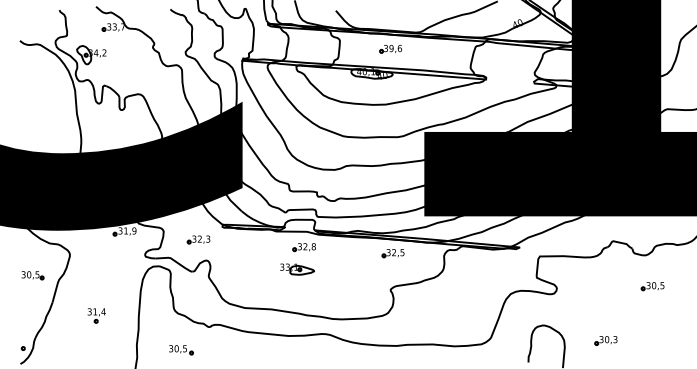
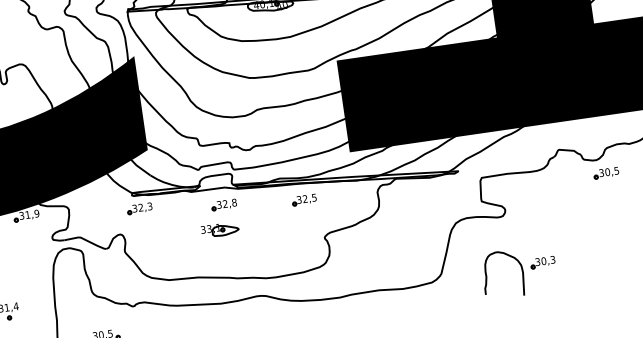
part: (198, 239) -> (139, 208), moved
part: (392, 253) -> (303, 200), moved
part: (652, 286) -> (606, 173), moved
part: (605, 340) -> (542, 262), moved

